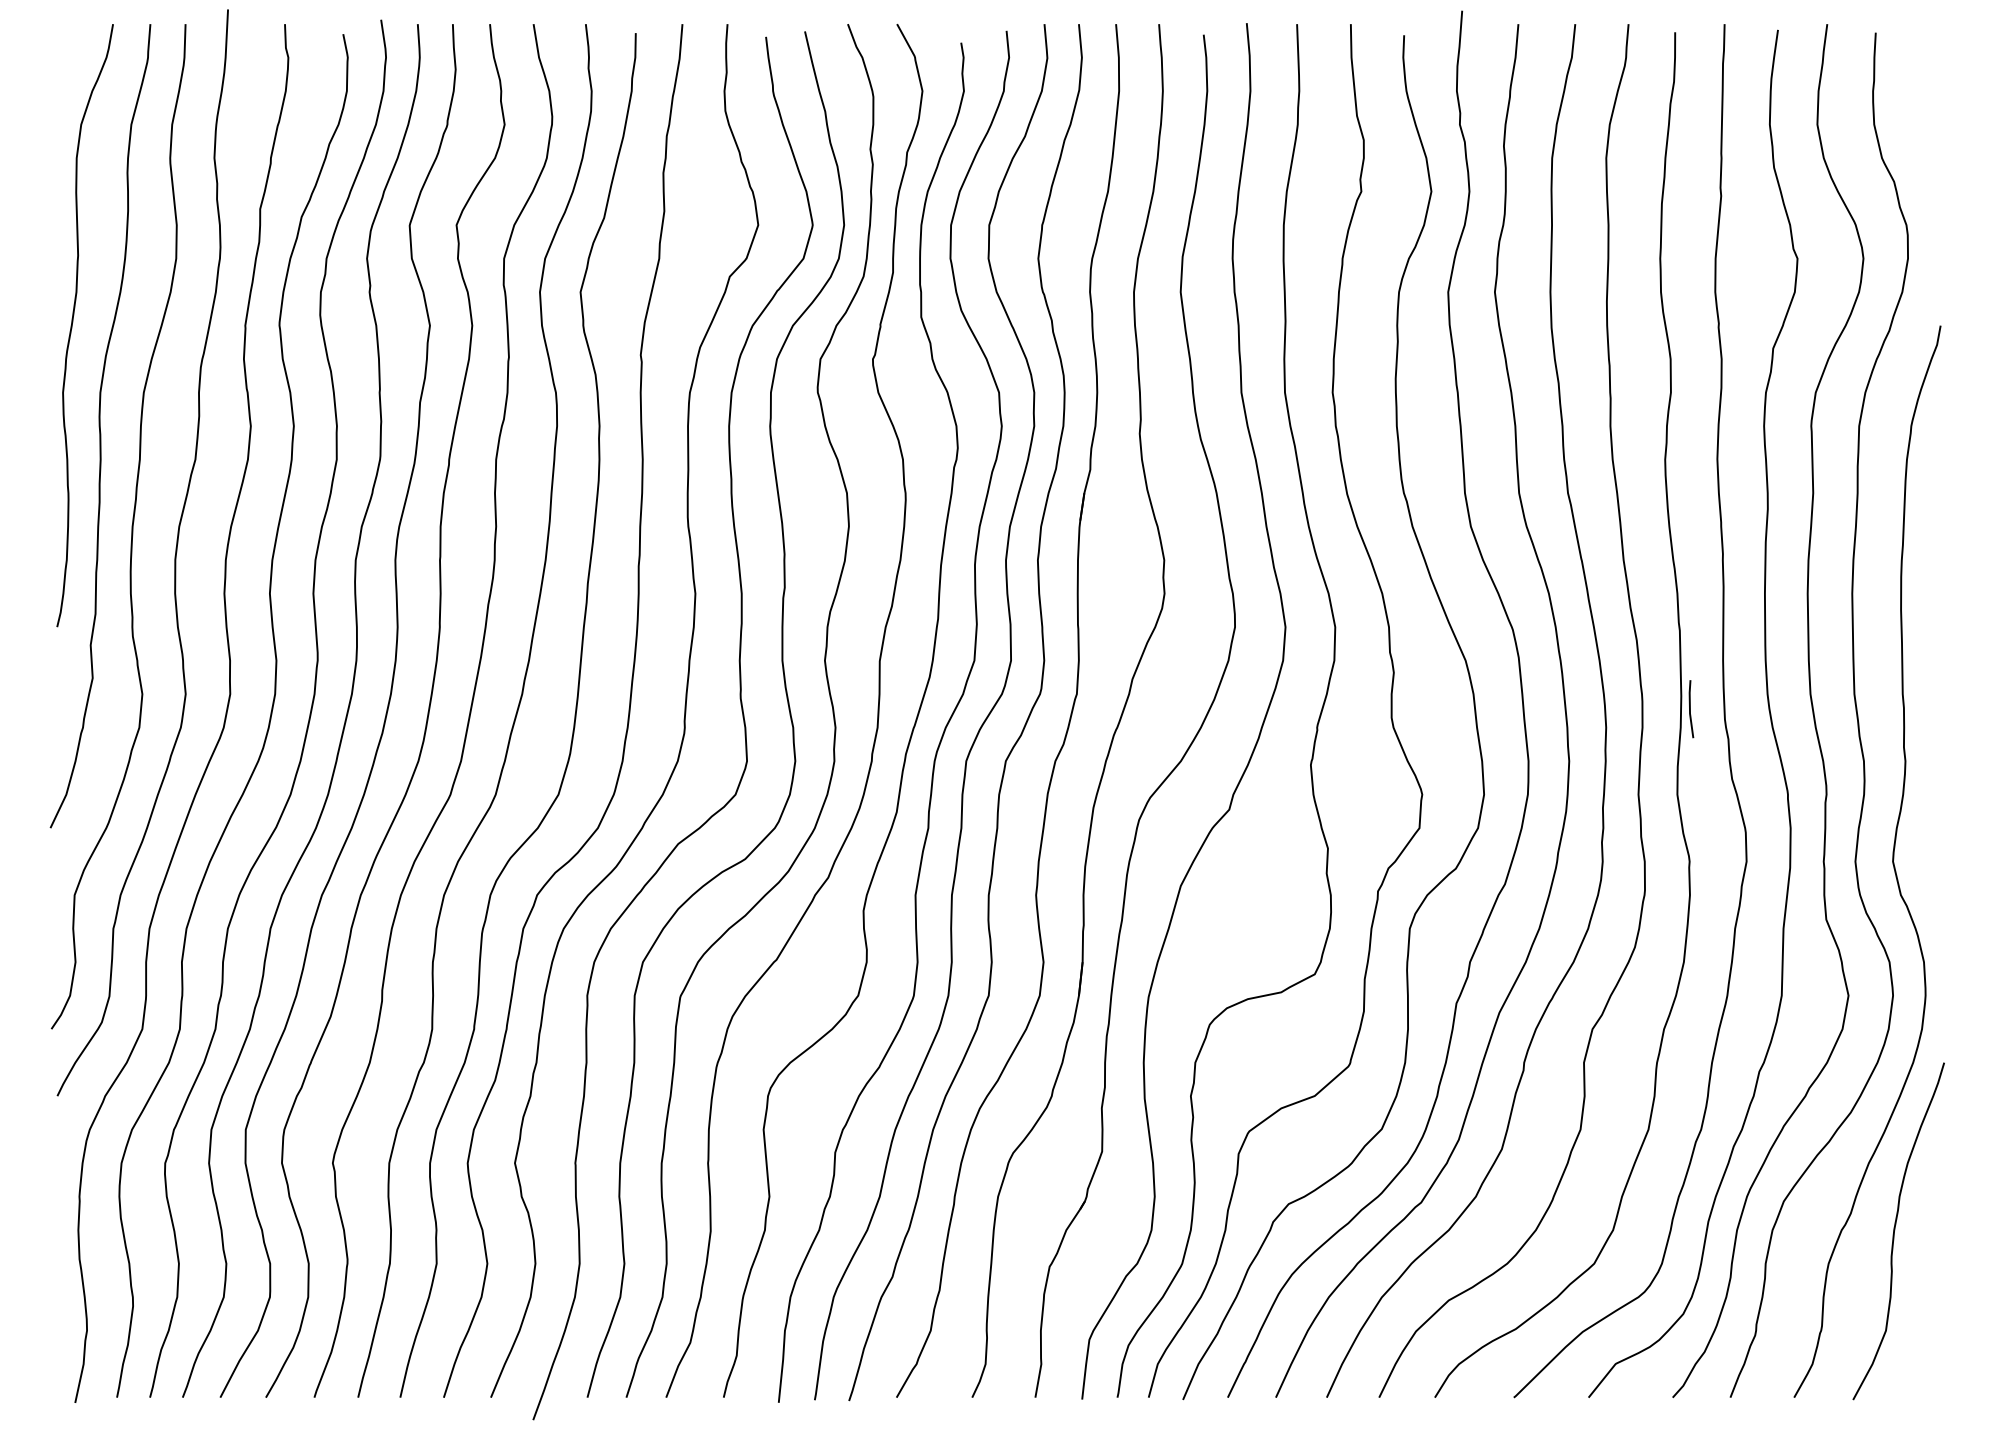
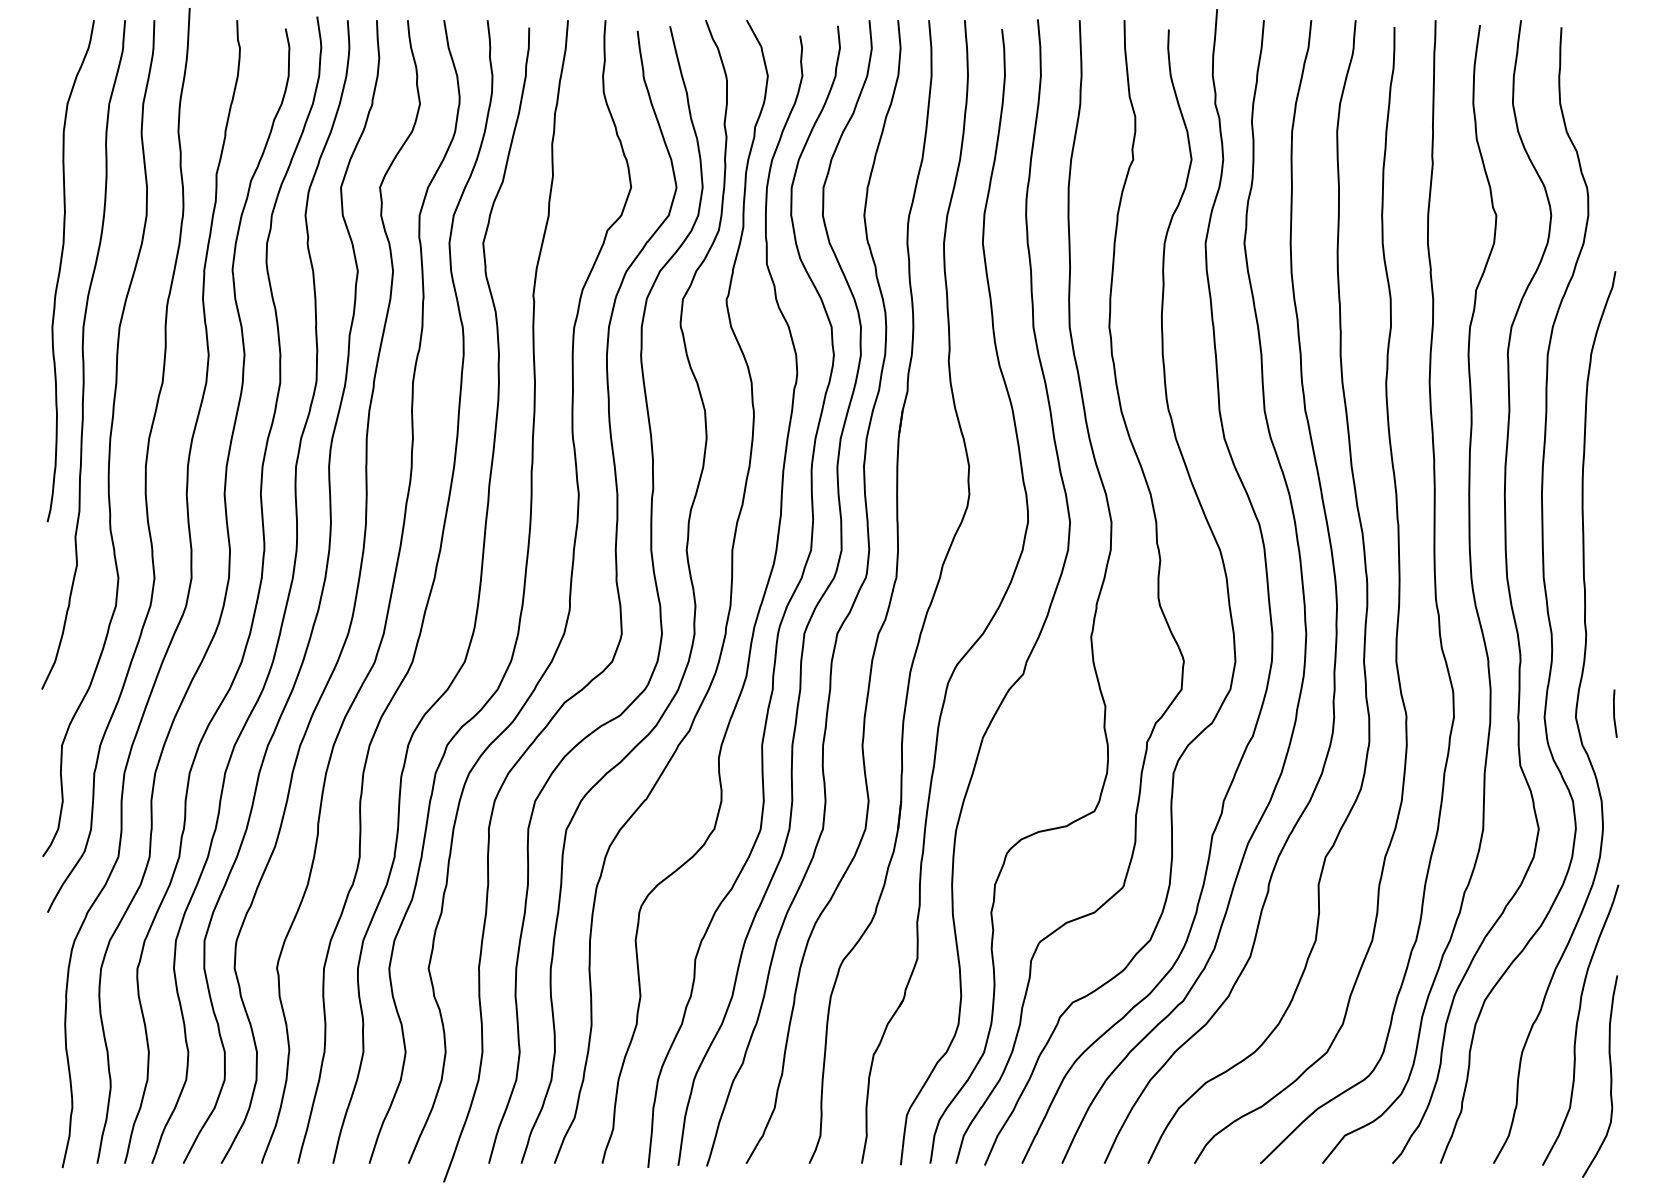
line: (1690, 709) -> (1614, 713), moved
curve: (1934, 1292) -> (1610, 1076), added

